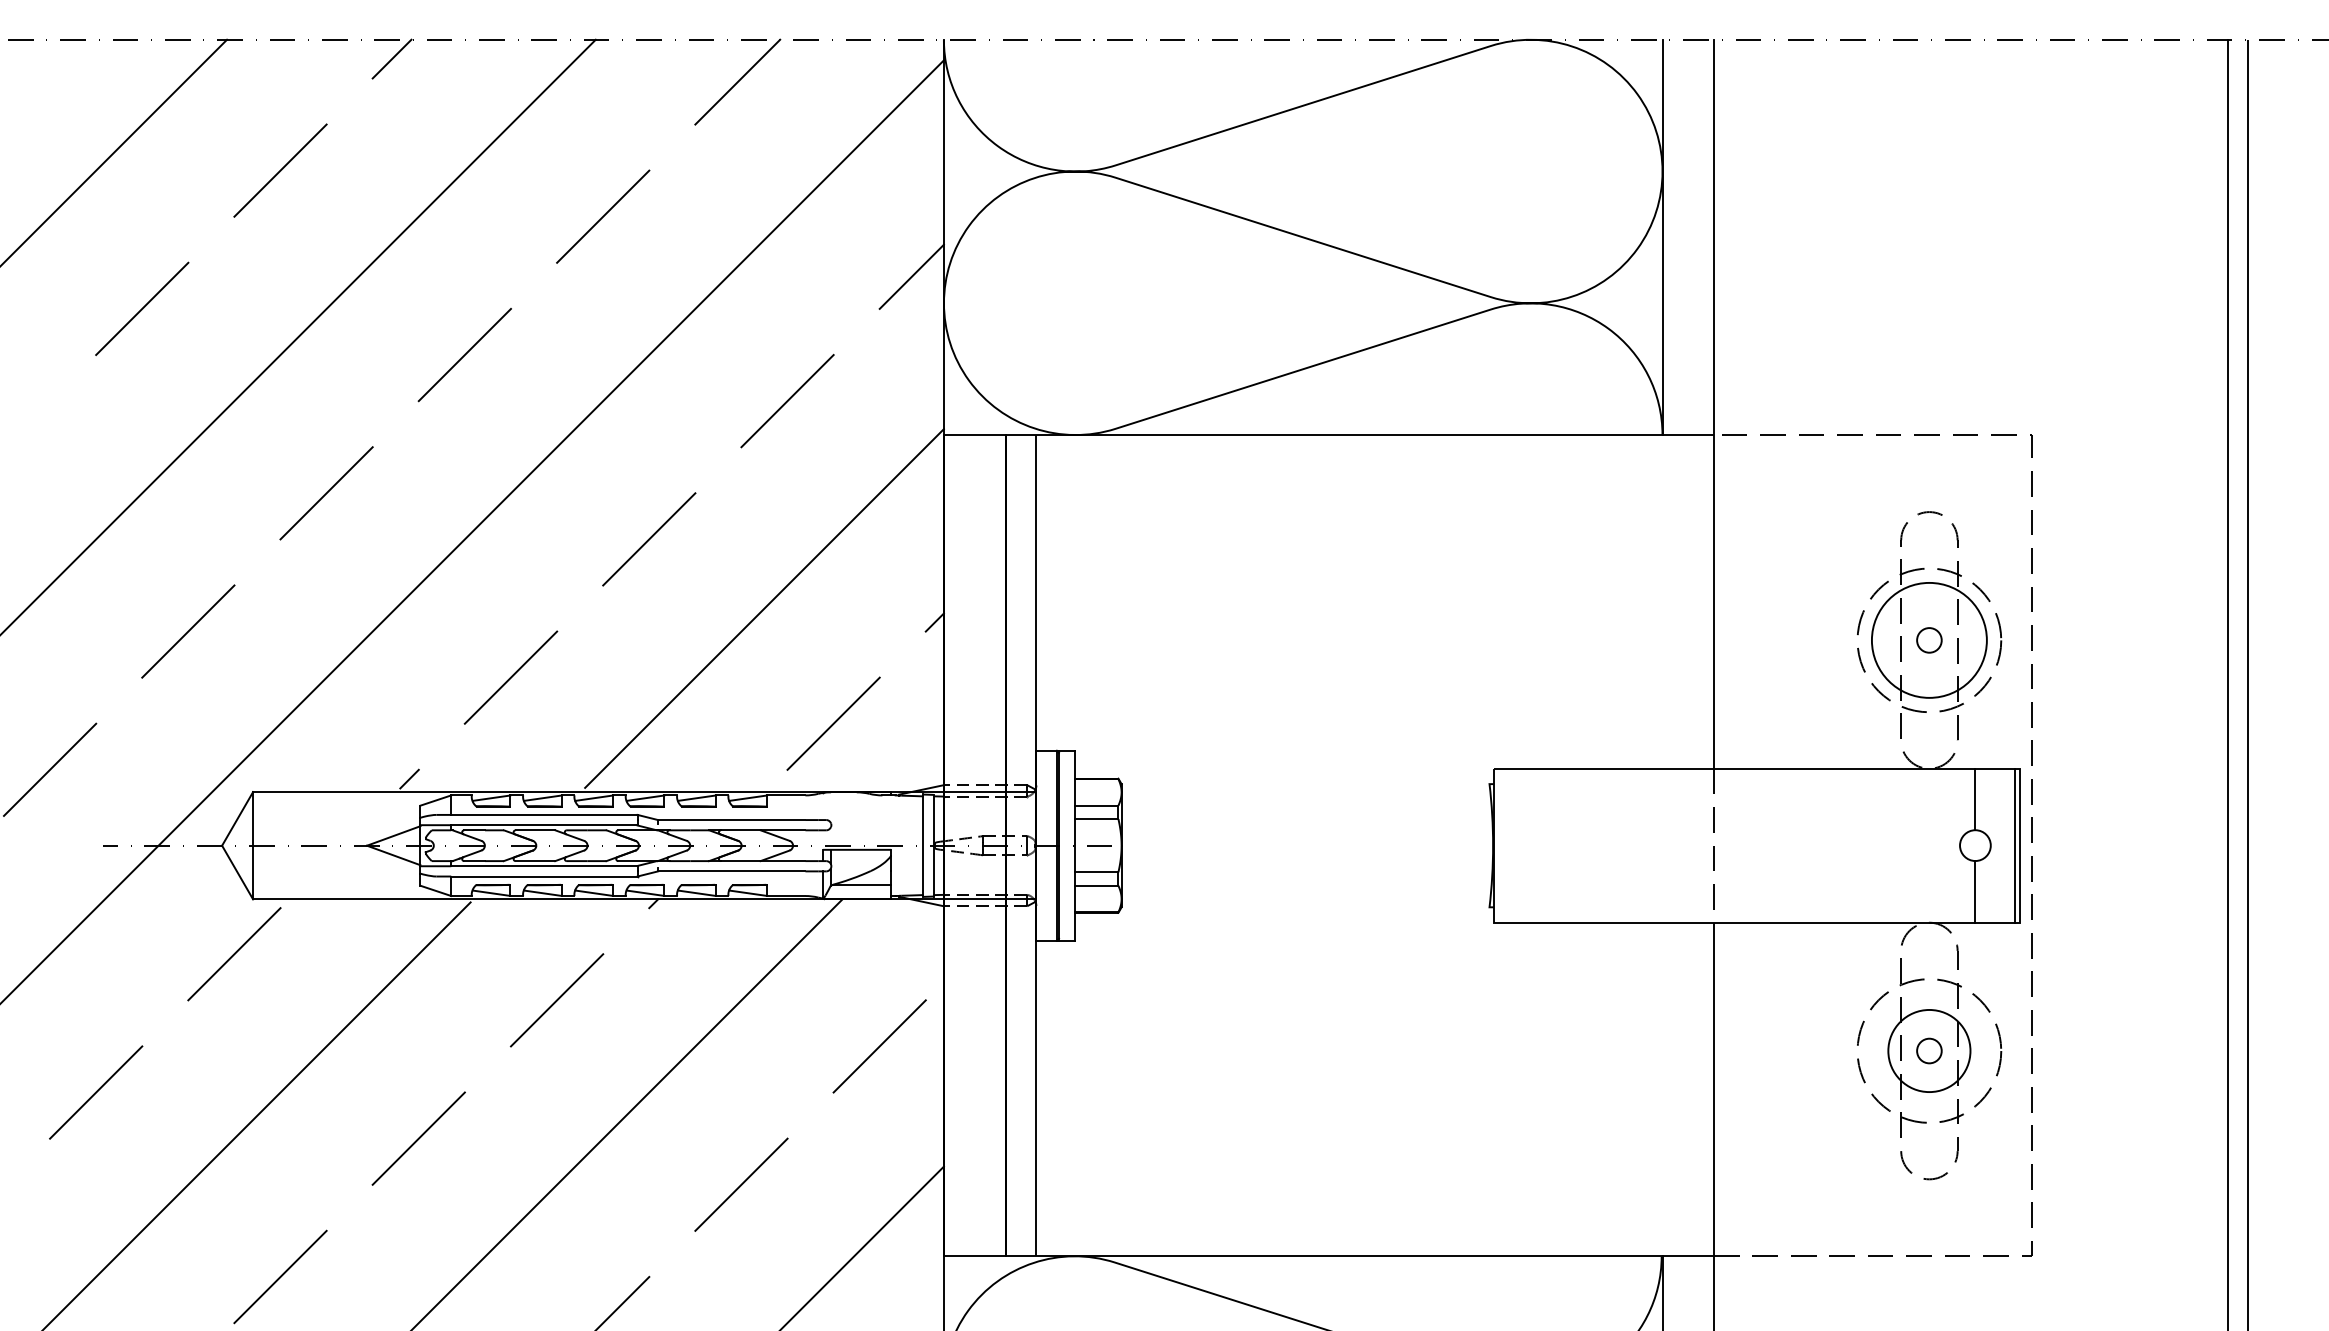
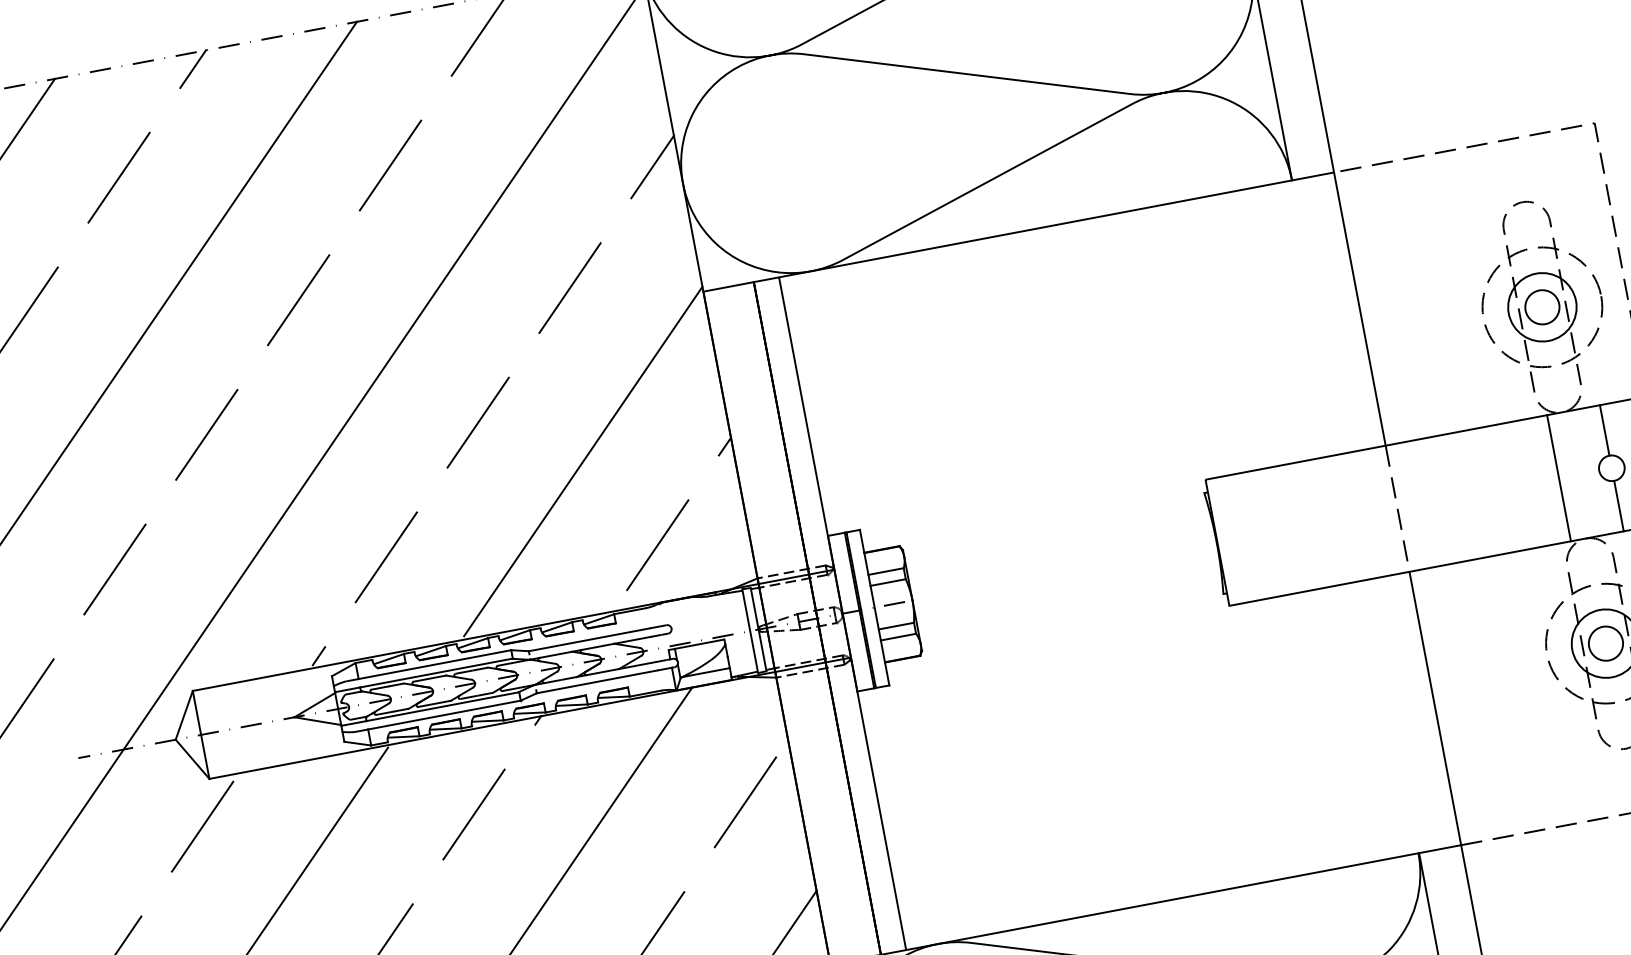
circle: (1928, 639) -> (1541, 306), size x1.67
circle: (1929, 640) -> (1542, 307), size x0.71
line: (1910, 845) -> (1558, 478), added
circle: (1928, 1050) -> (1605, 643), size x1.67

